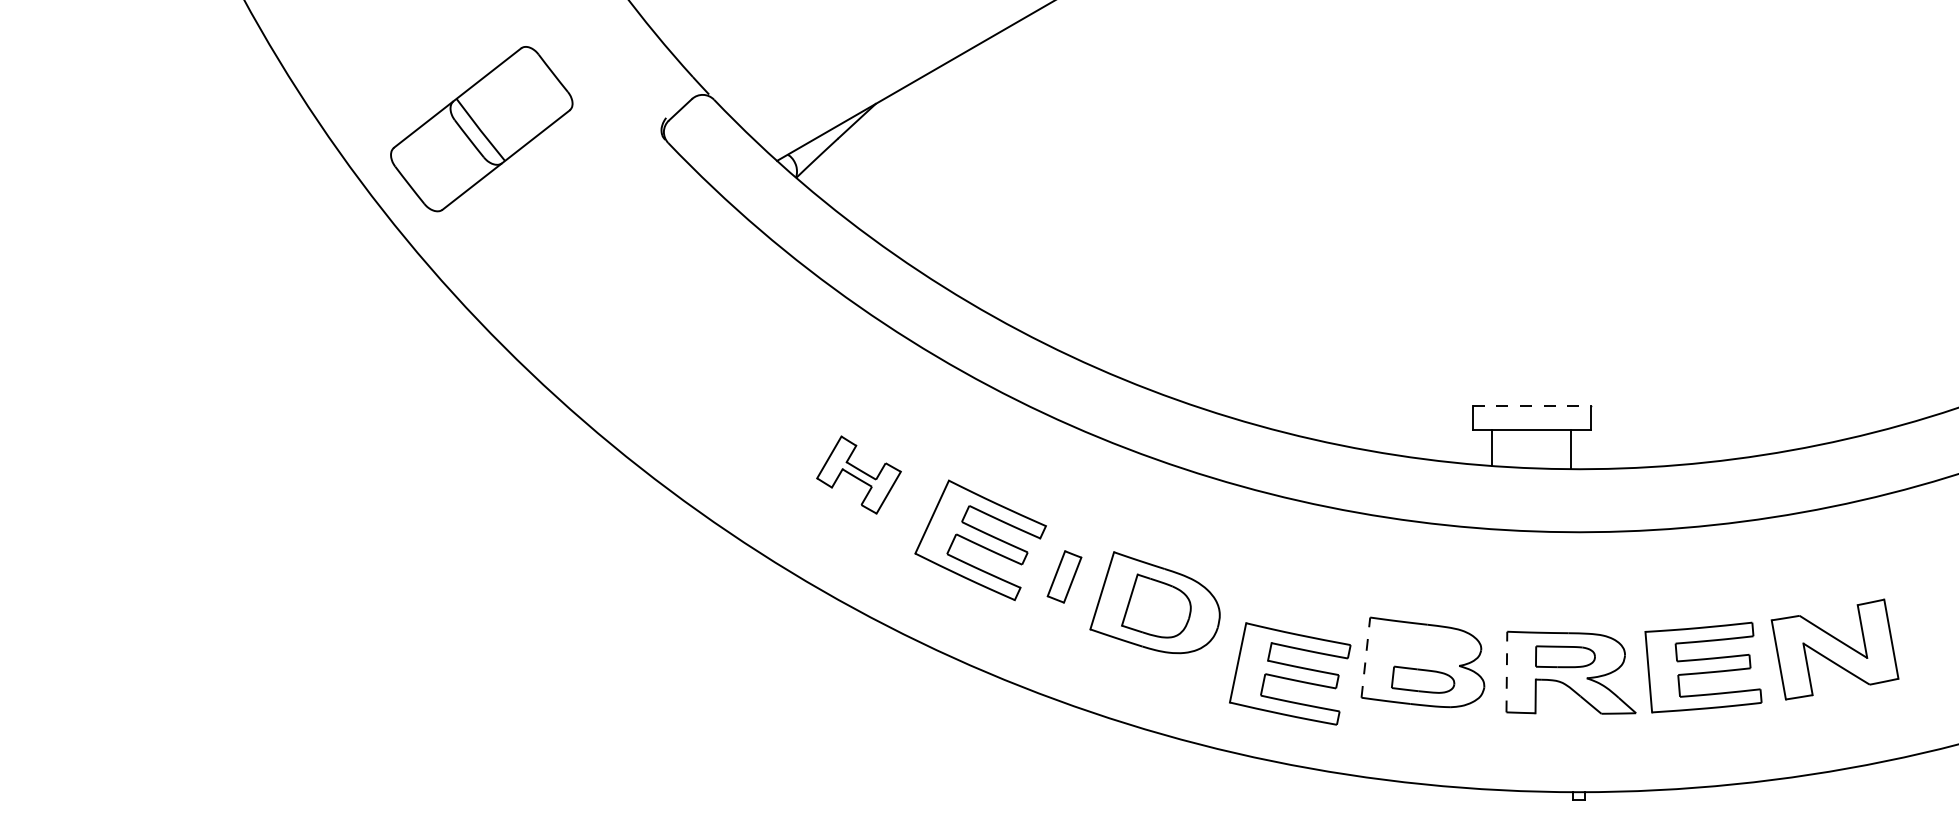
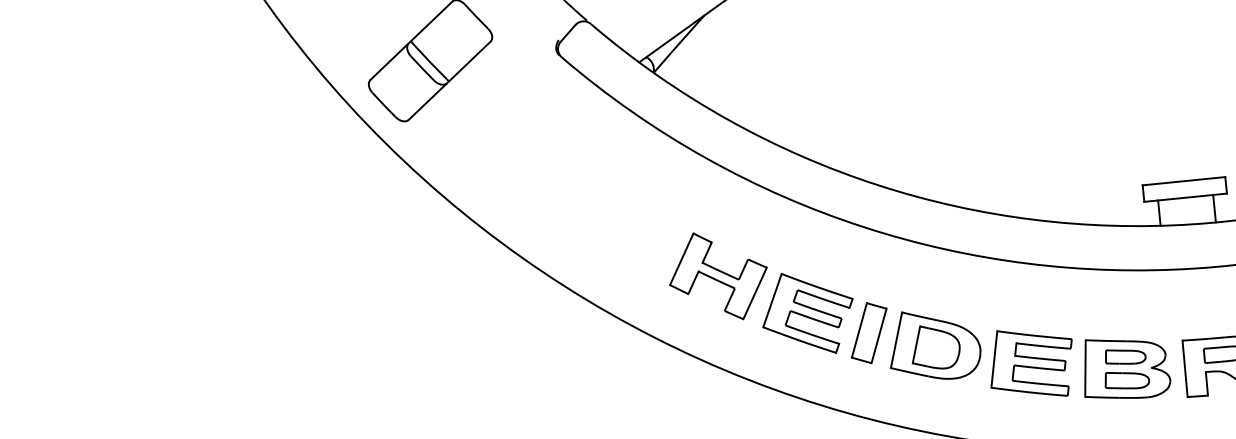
line: (1532, 406) -> (1184, 181), dashed -> solid
part: (858, 474) -> (717, 275), size x1.67
part: (1064, 576) -> (869, 332), size x1.67
part: (1423, 645) -> (1124, 356), added
line: (1365, 657) -> (1085, 368), dashed -> solid
line: (1506, 671) -> (1184, 368), dashed -> solid
part: (1290, 673) -> (1031, 363), moved

